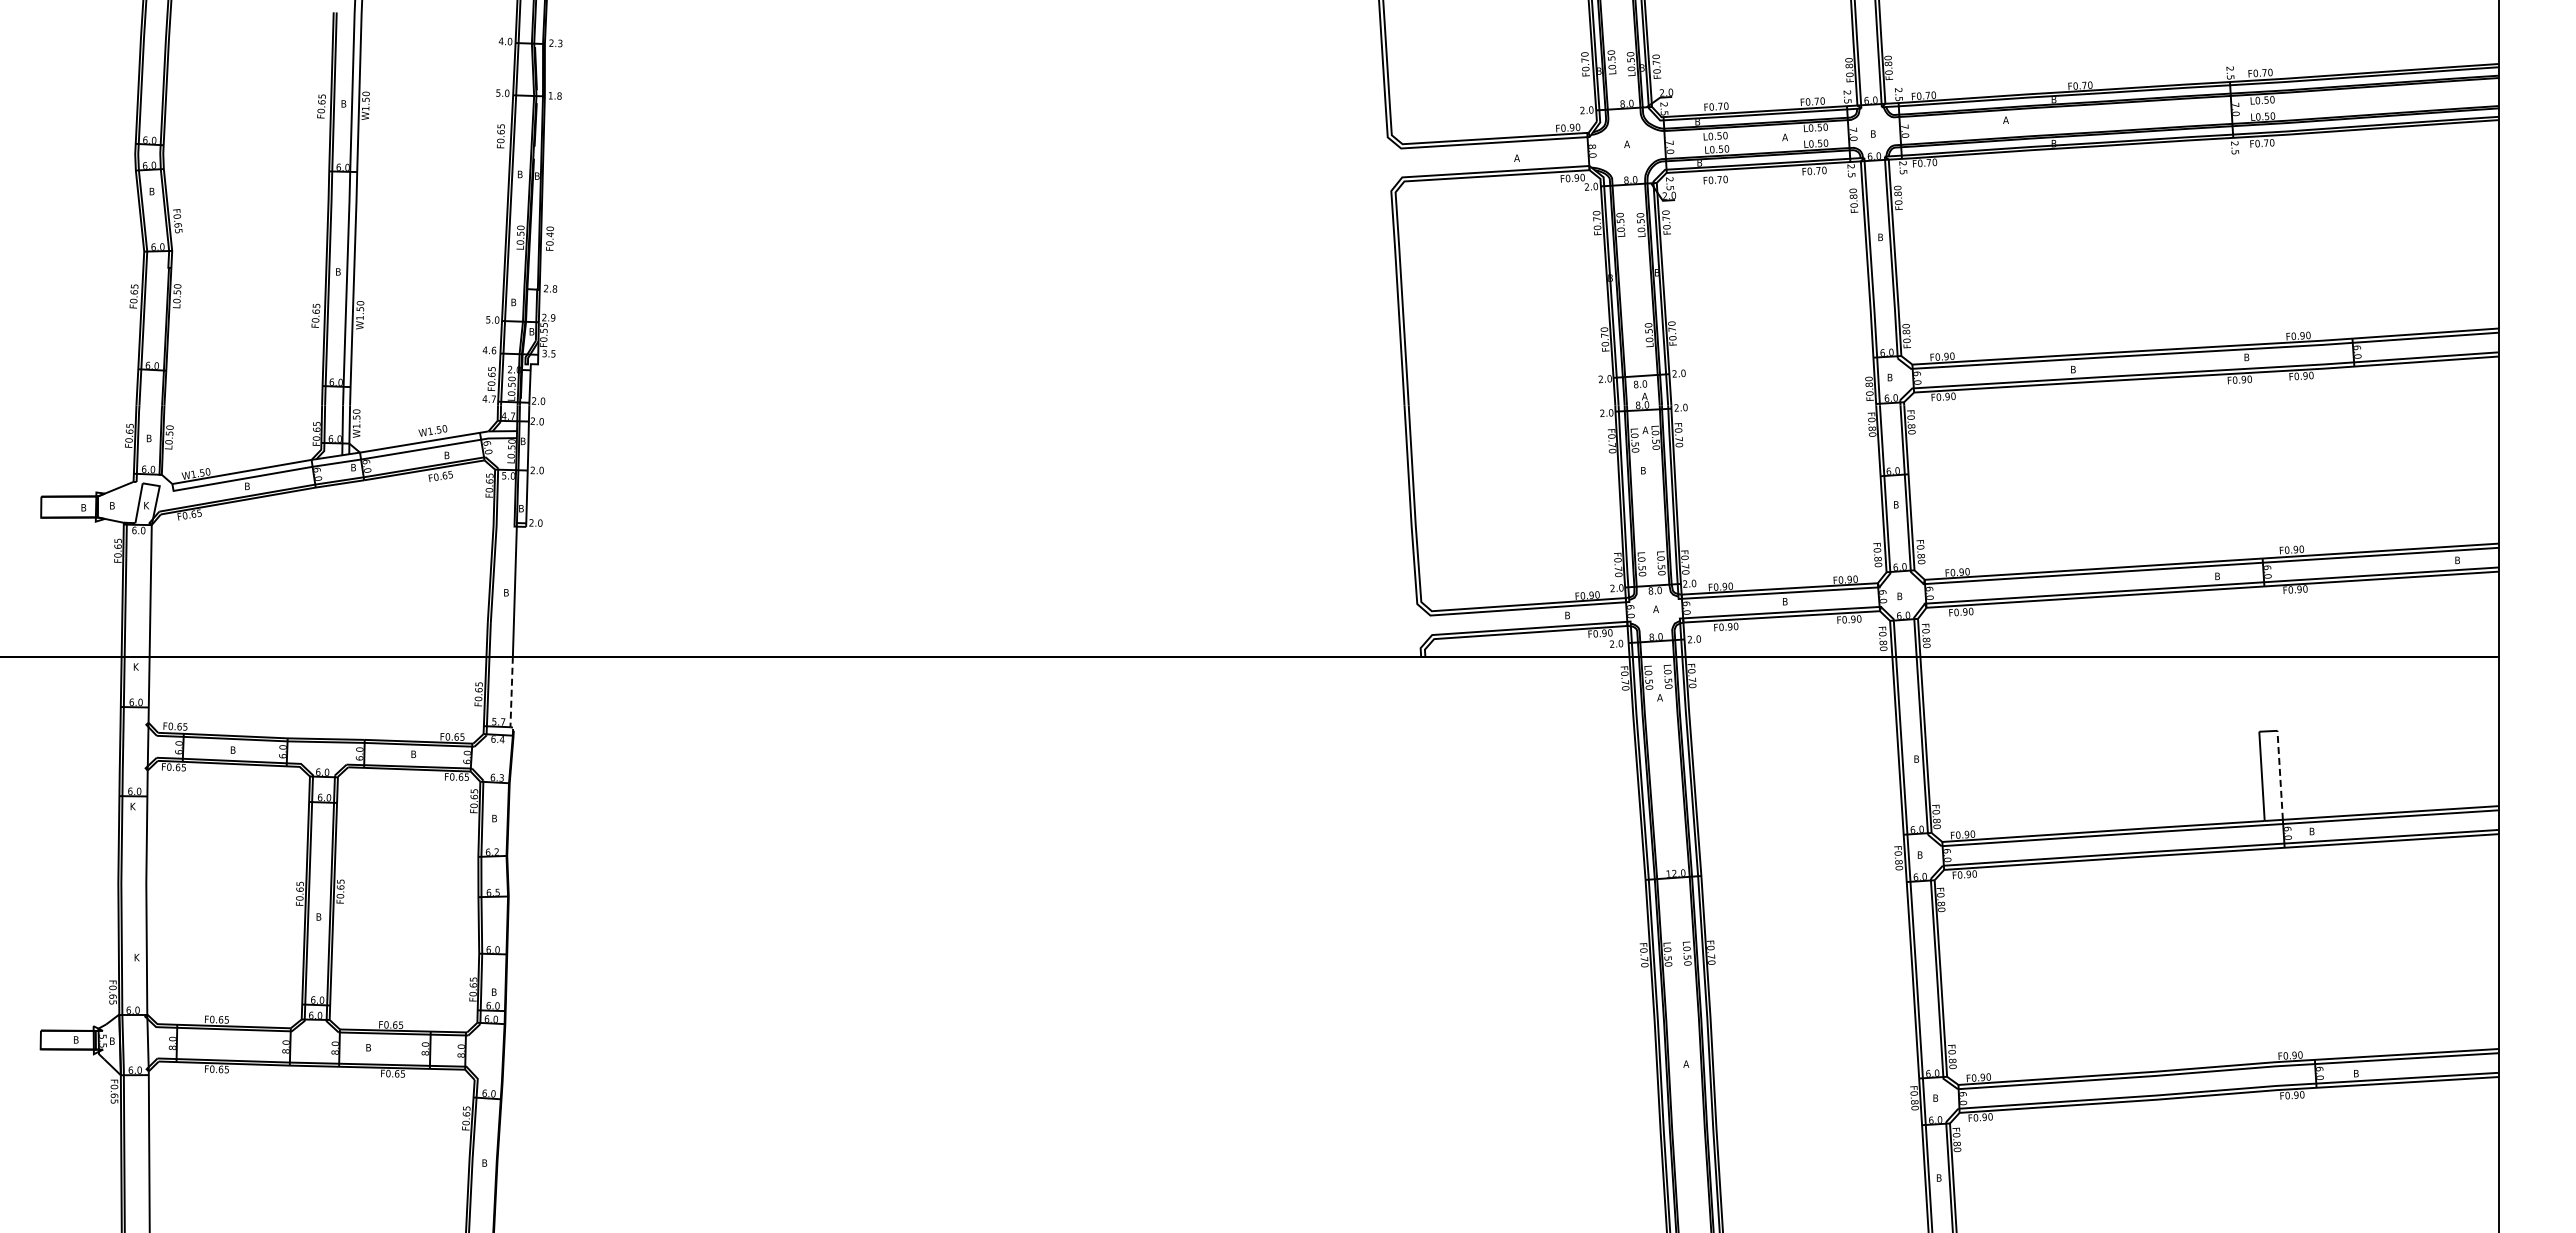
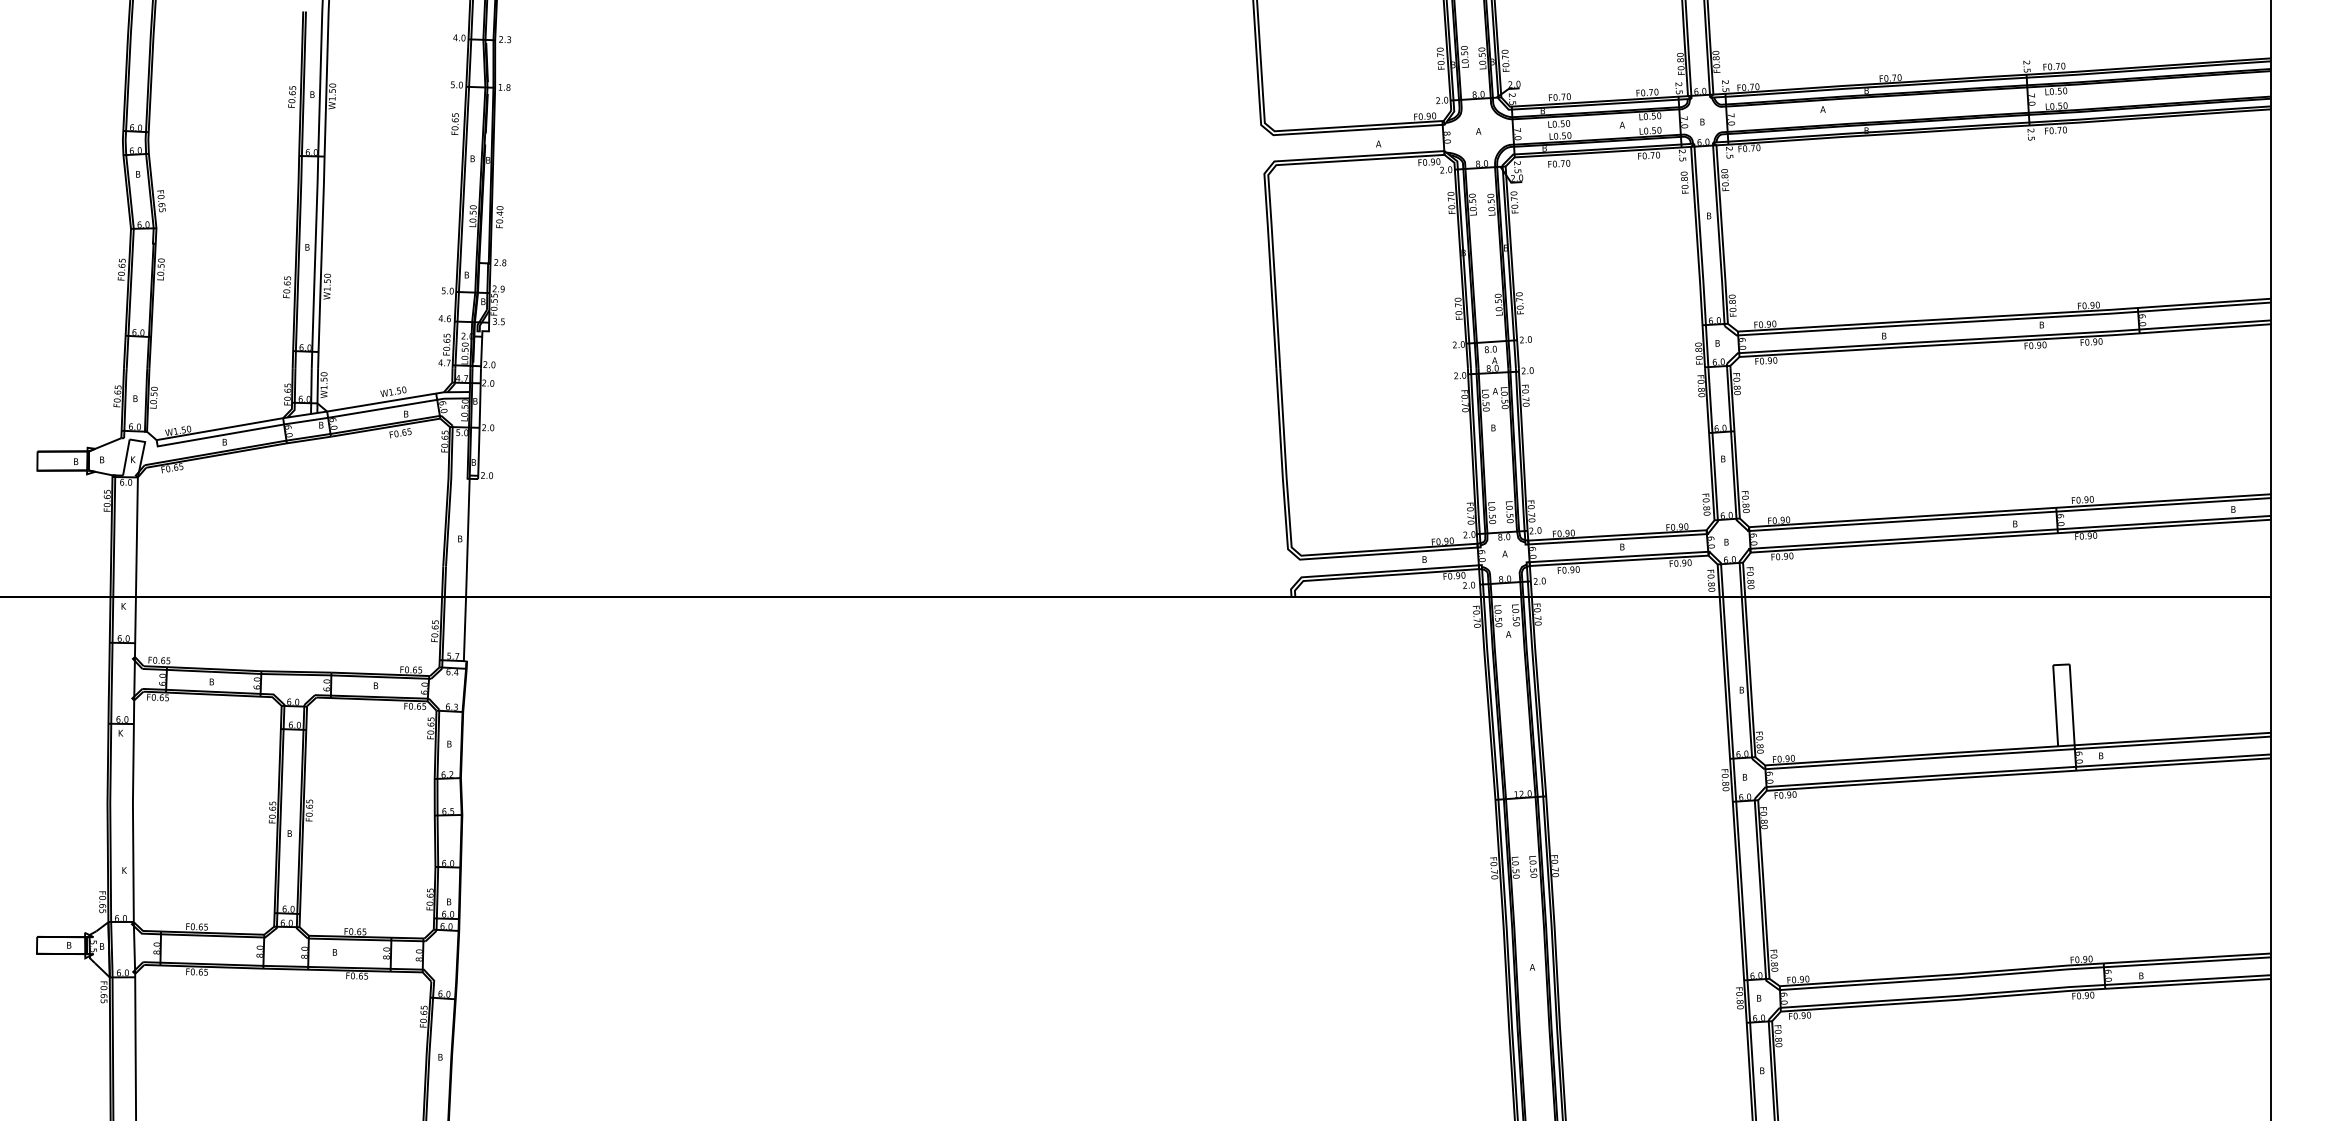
line: (511, 699) -> (464, 635), dashed -> solid
line: (2280, 775) -> (2072, 704), dashed -> solid

